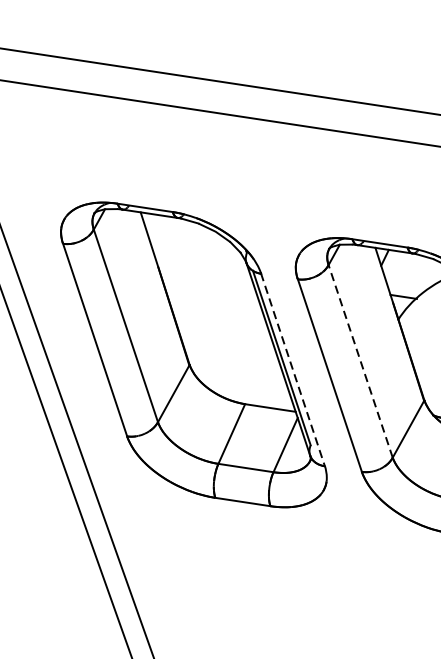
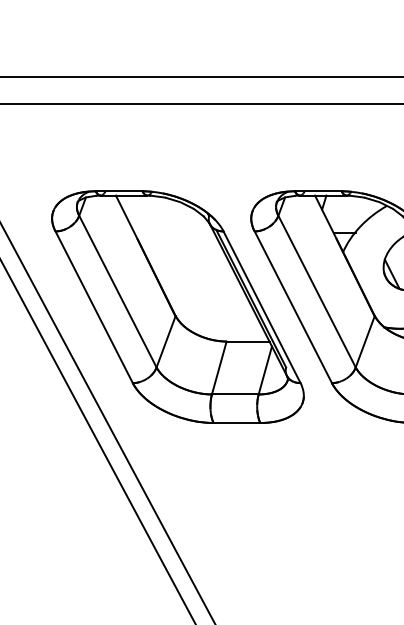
line: (360, 361) -> (316, 291), dashed -> solid
line: (293, 370) -> (262, 307), dashed -> solid

